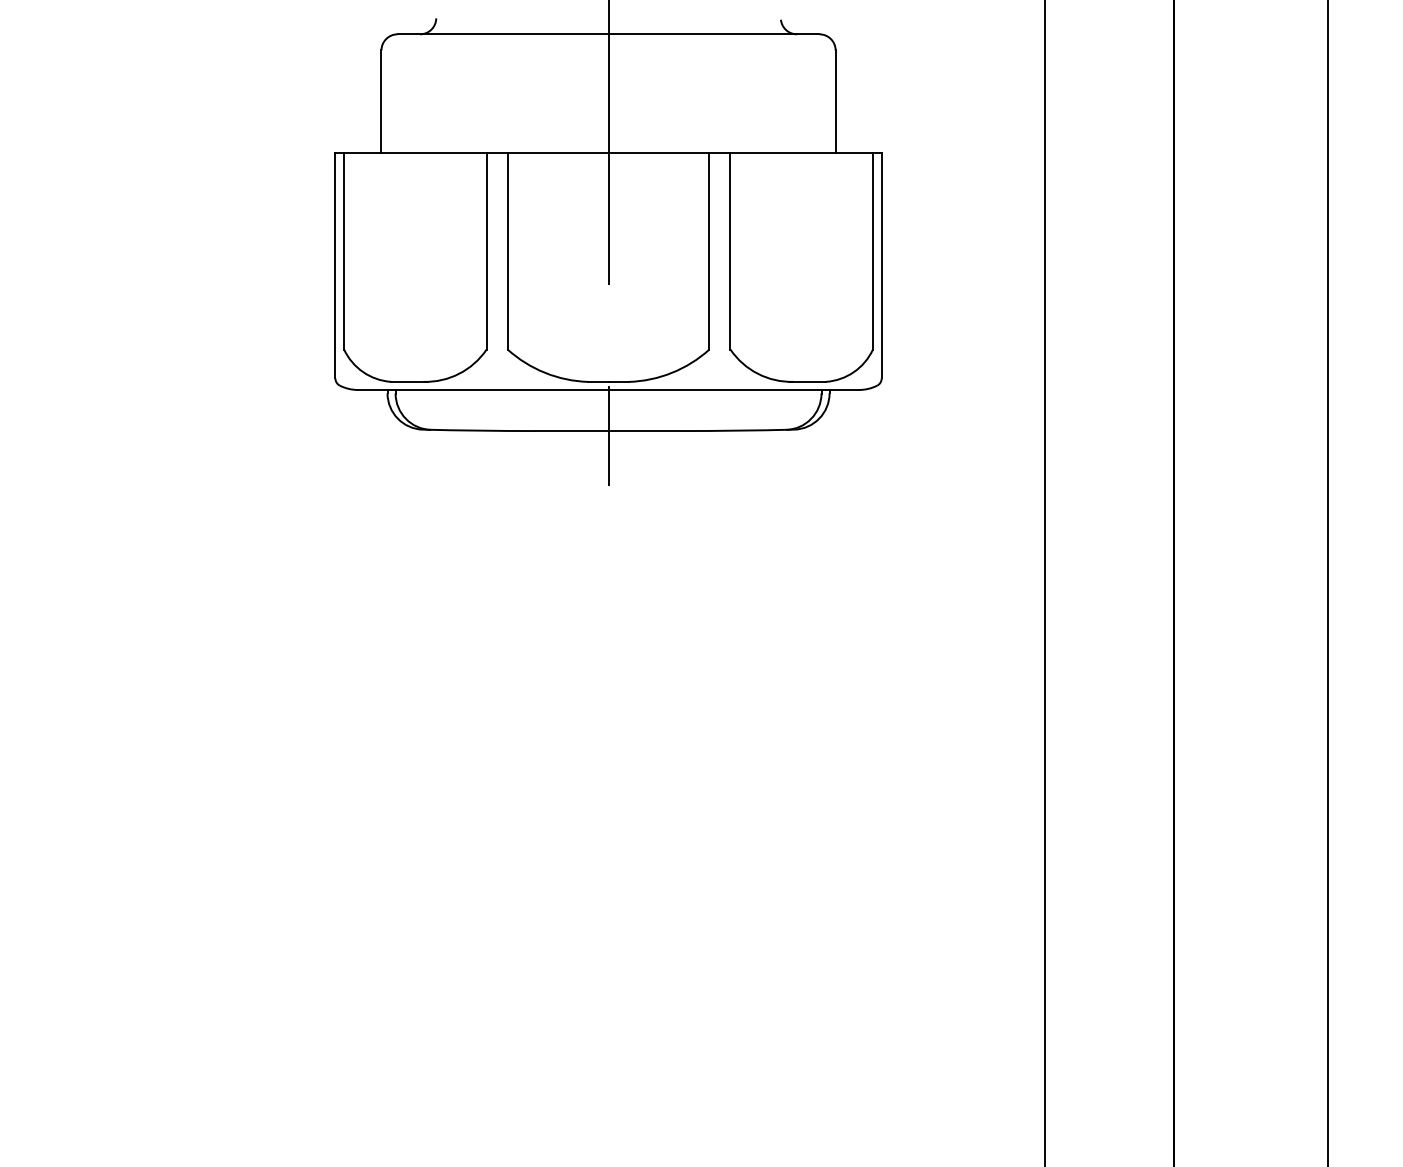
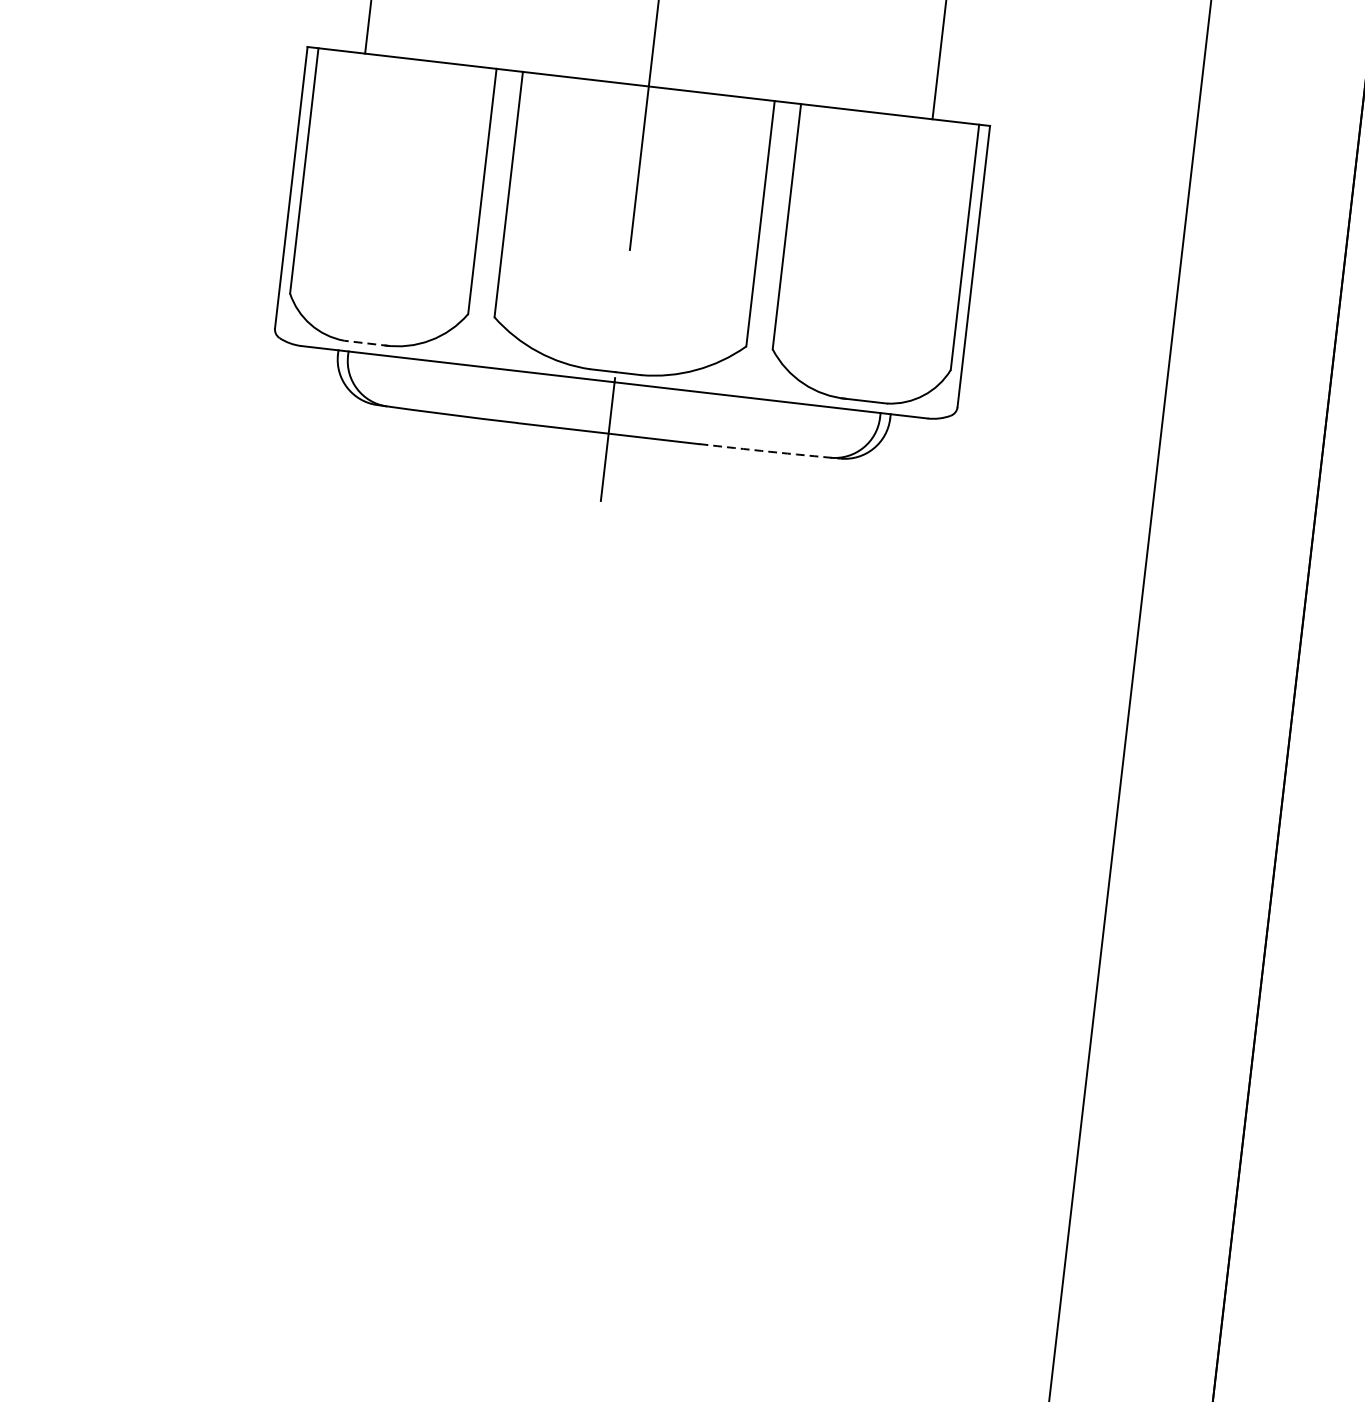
line: (408, 381) -> (365, 342), solid -> dashed
arc: (737, 430) -> (769, 451), solid -> dashed

